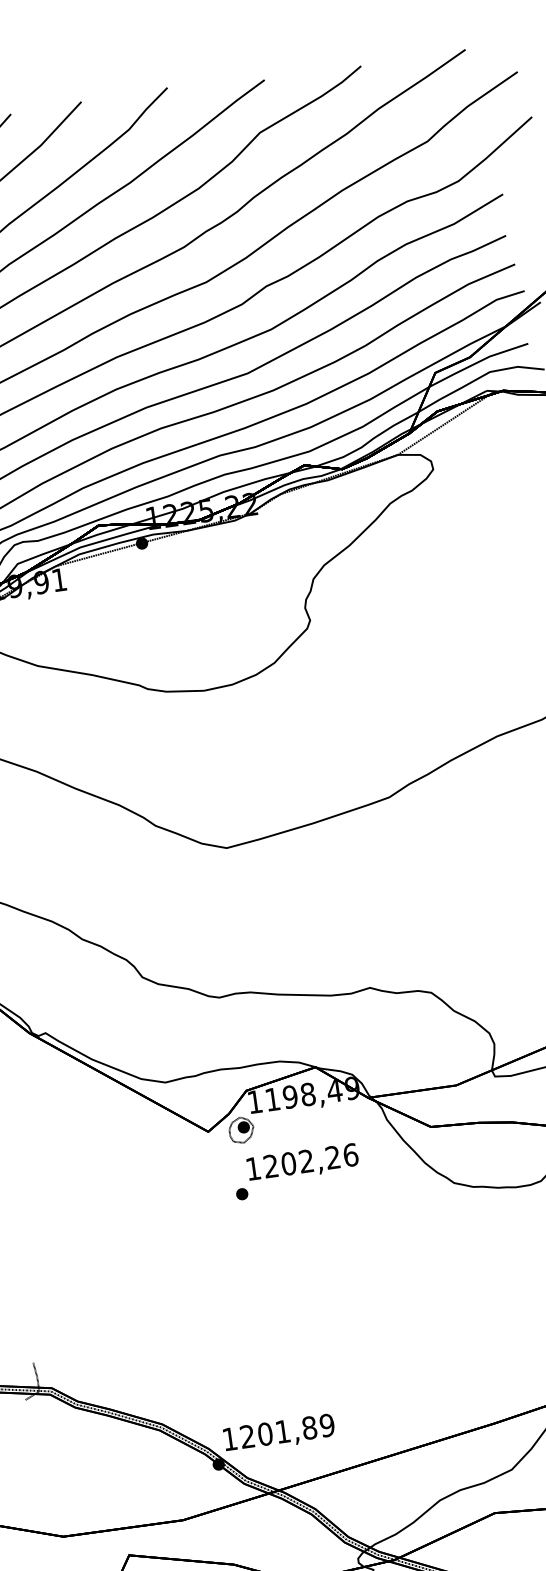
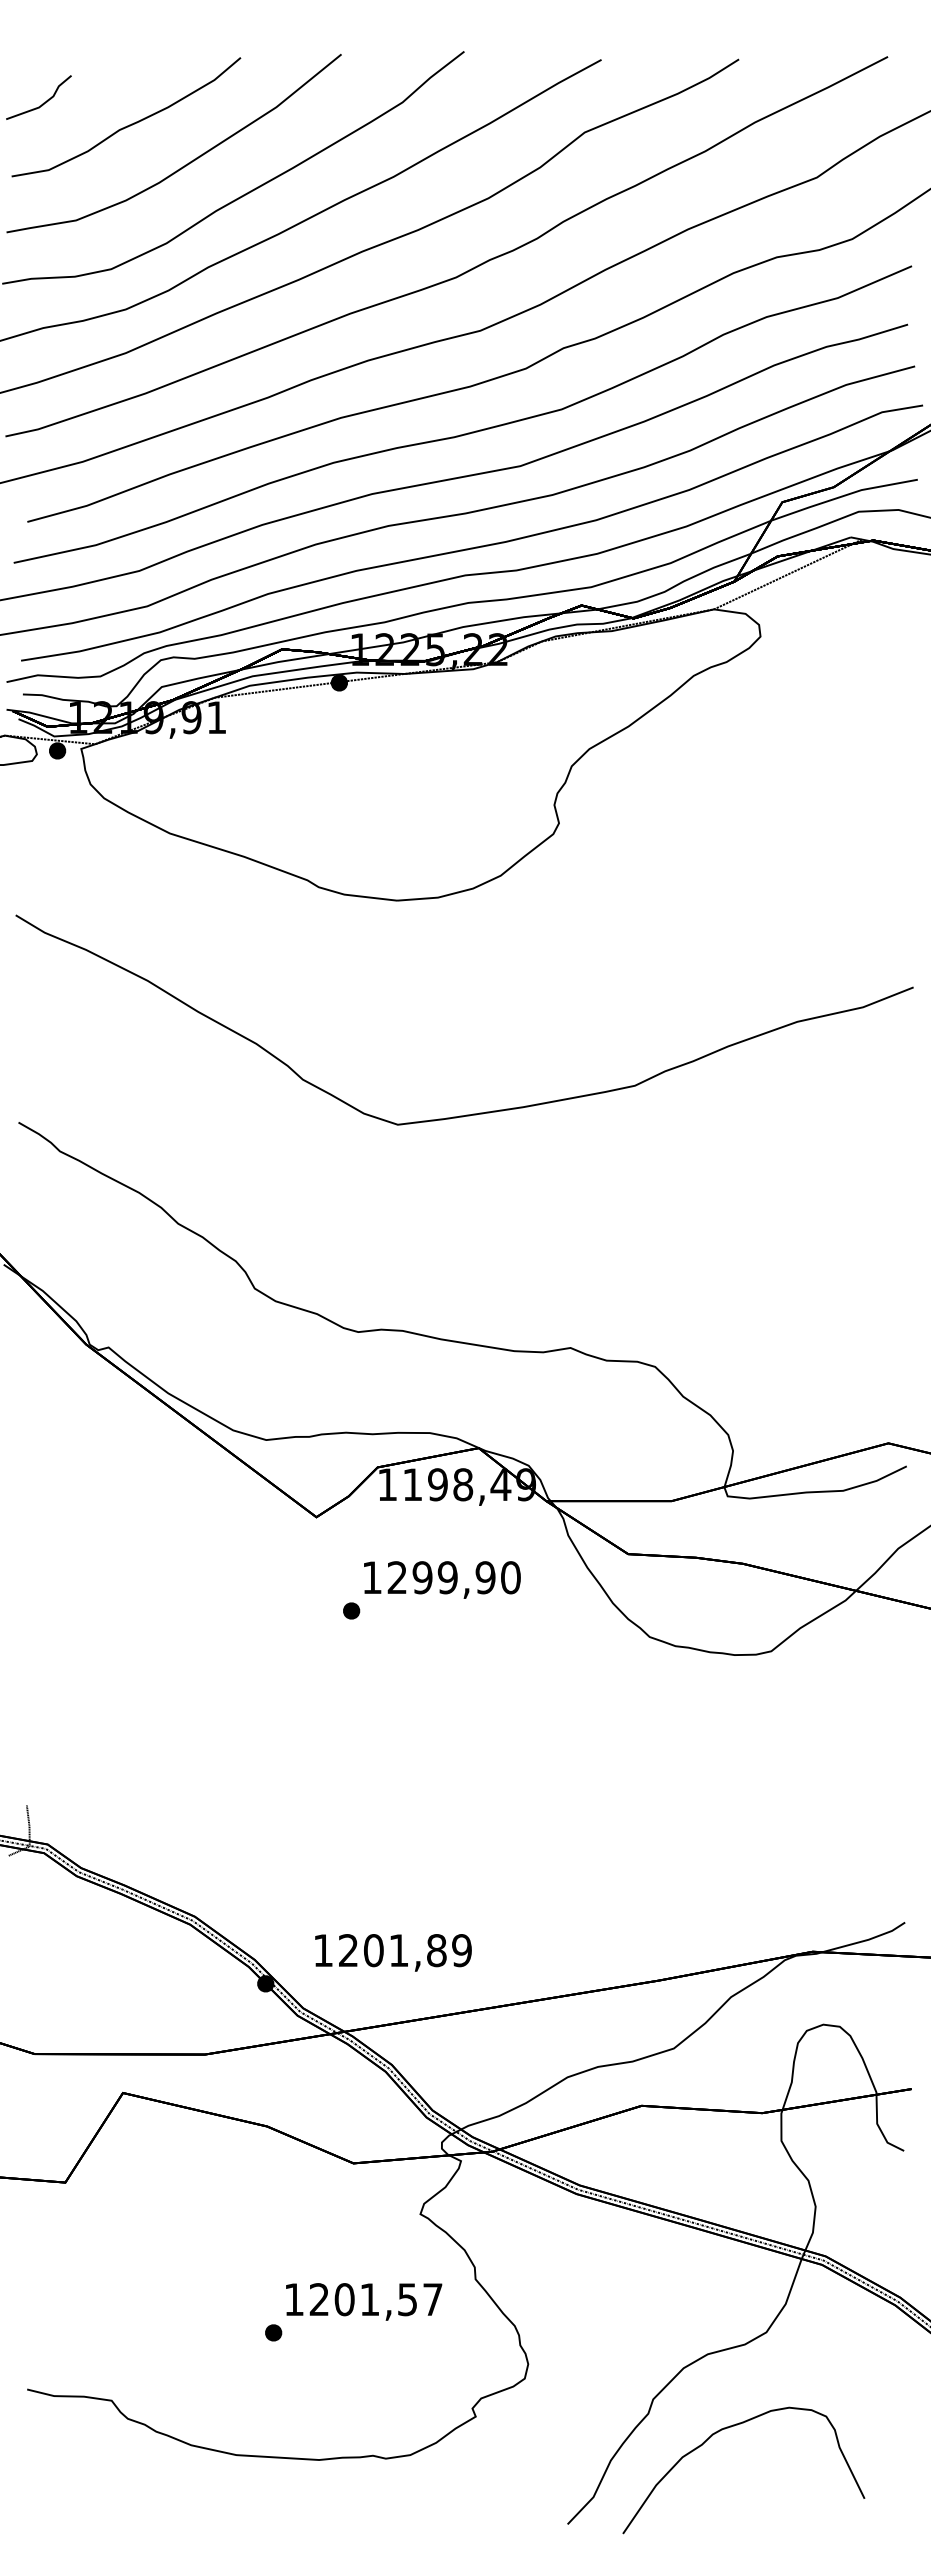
part: (241, 1130) -> (363, 1521), removed
text: (319, 1159) -> (466, 1577), 1202,26 -> 1299,90
text: (279, 1433) -> (393, 1952), moved

